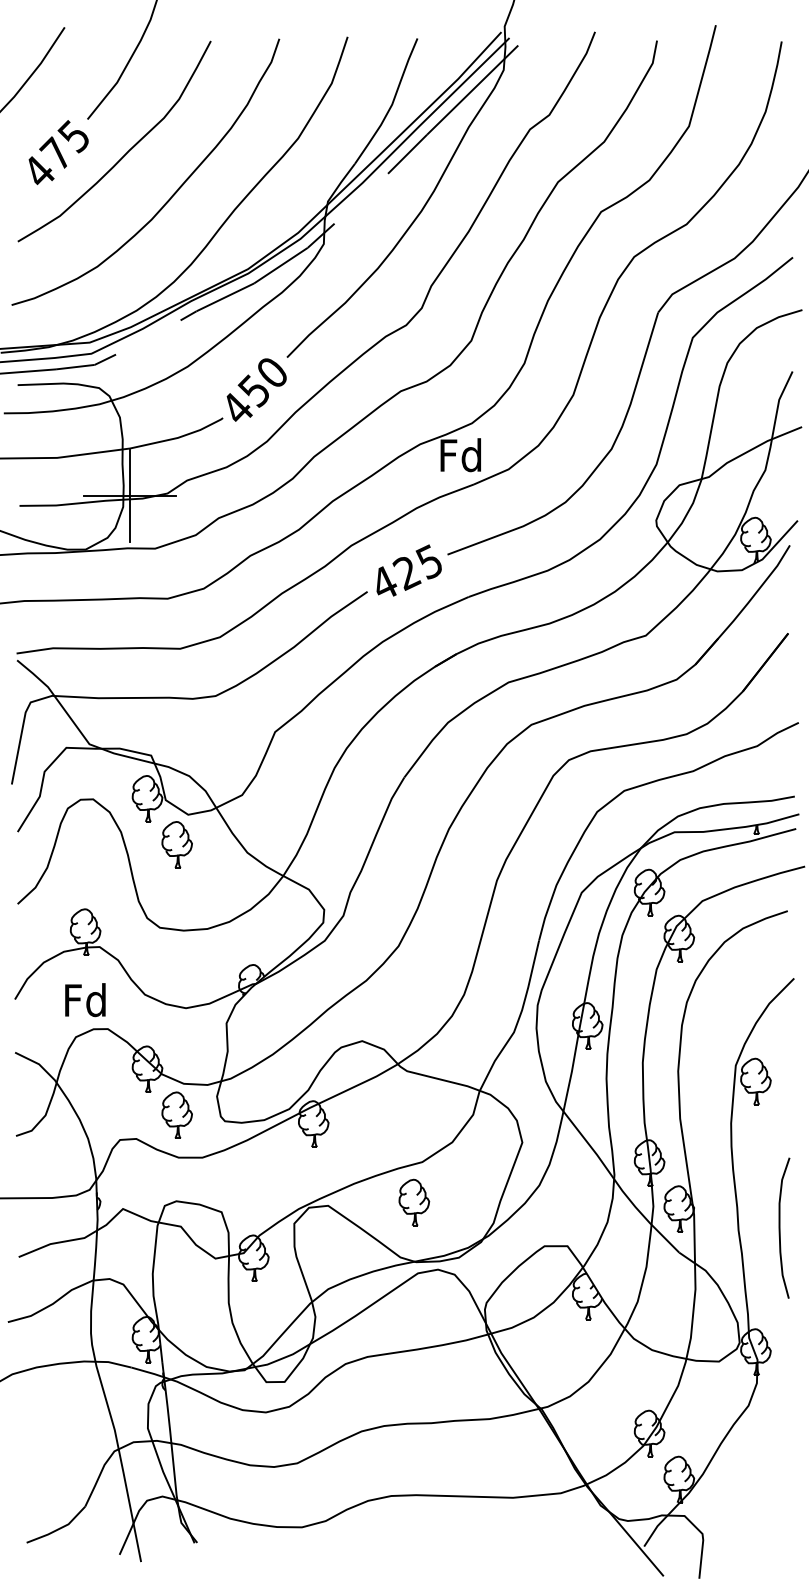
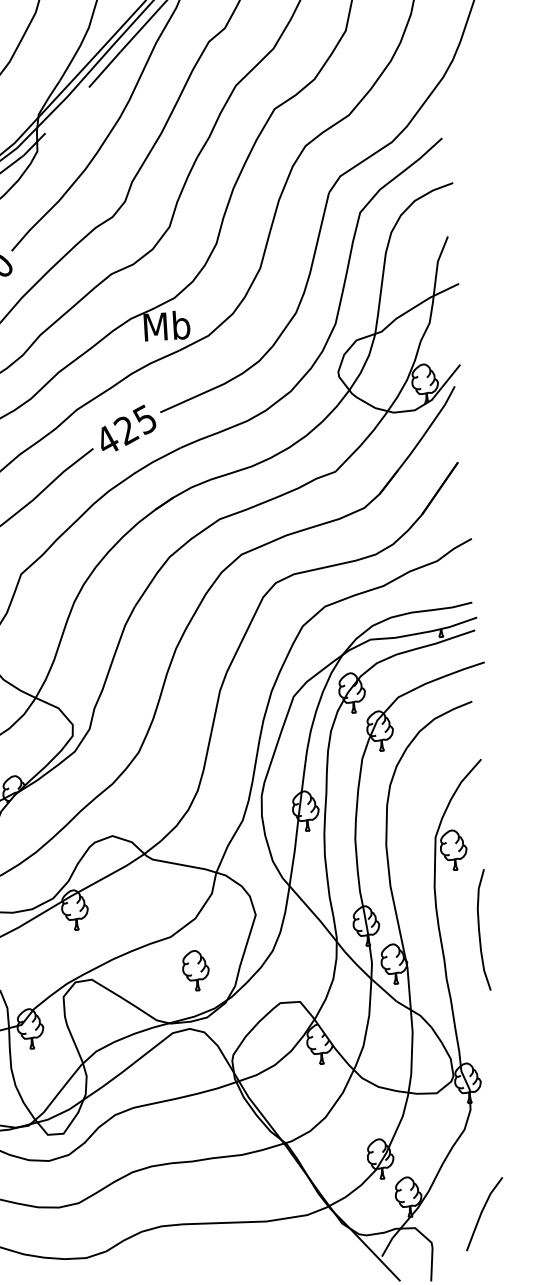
text: (461, 455) -> (167, 326), Fd -> Mb
part: (414, 1202) -> (196, 970), moved
curve: (780, 1227) -> (479, 929), moved
line: (763, 1502) -> (482, 1212), added

